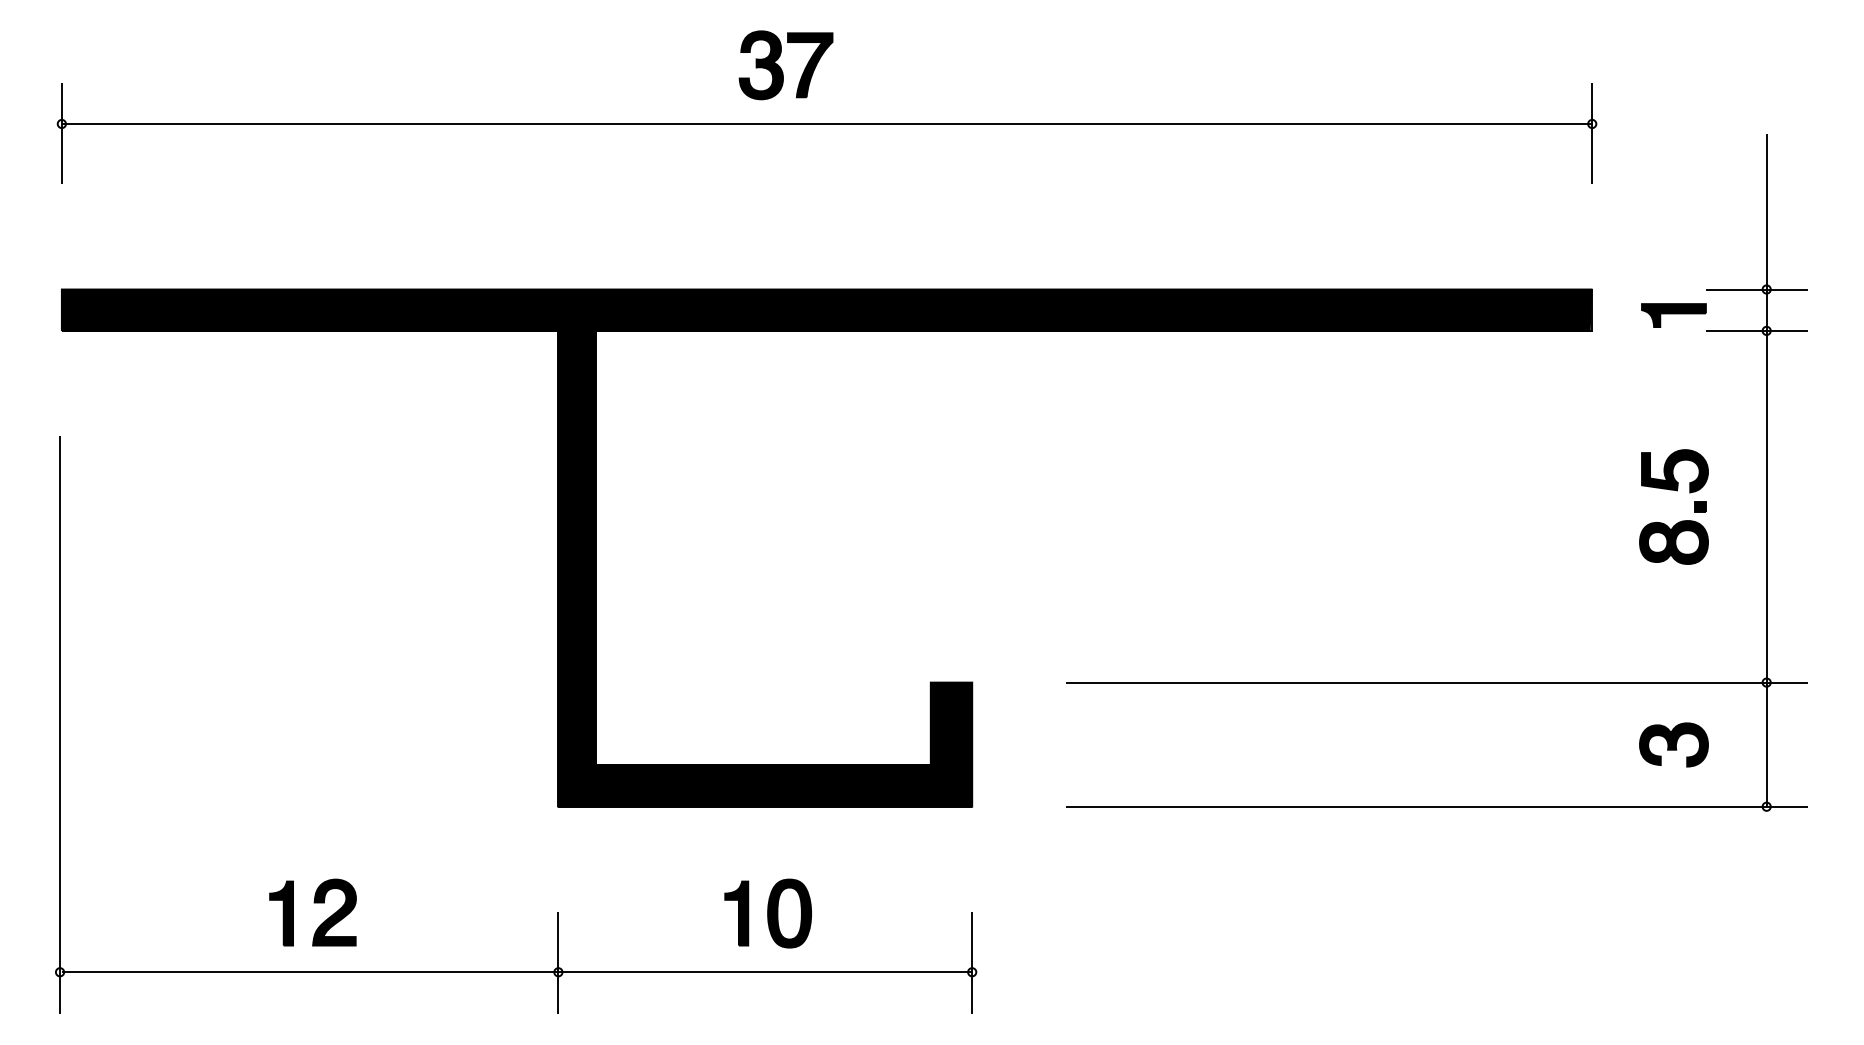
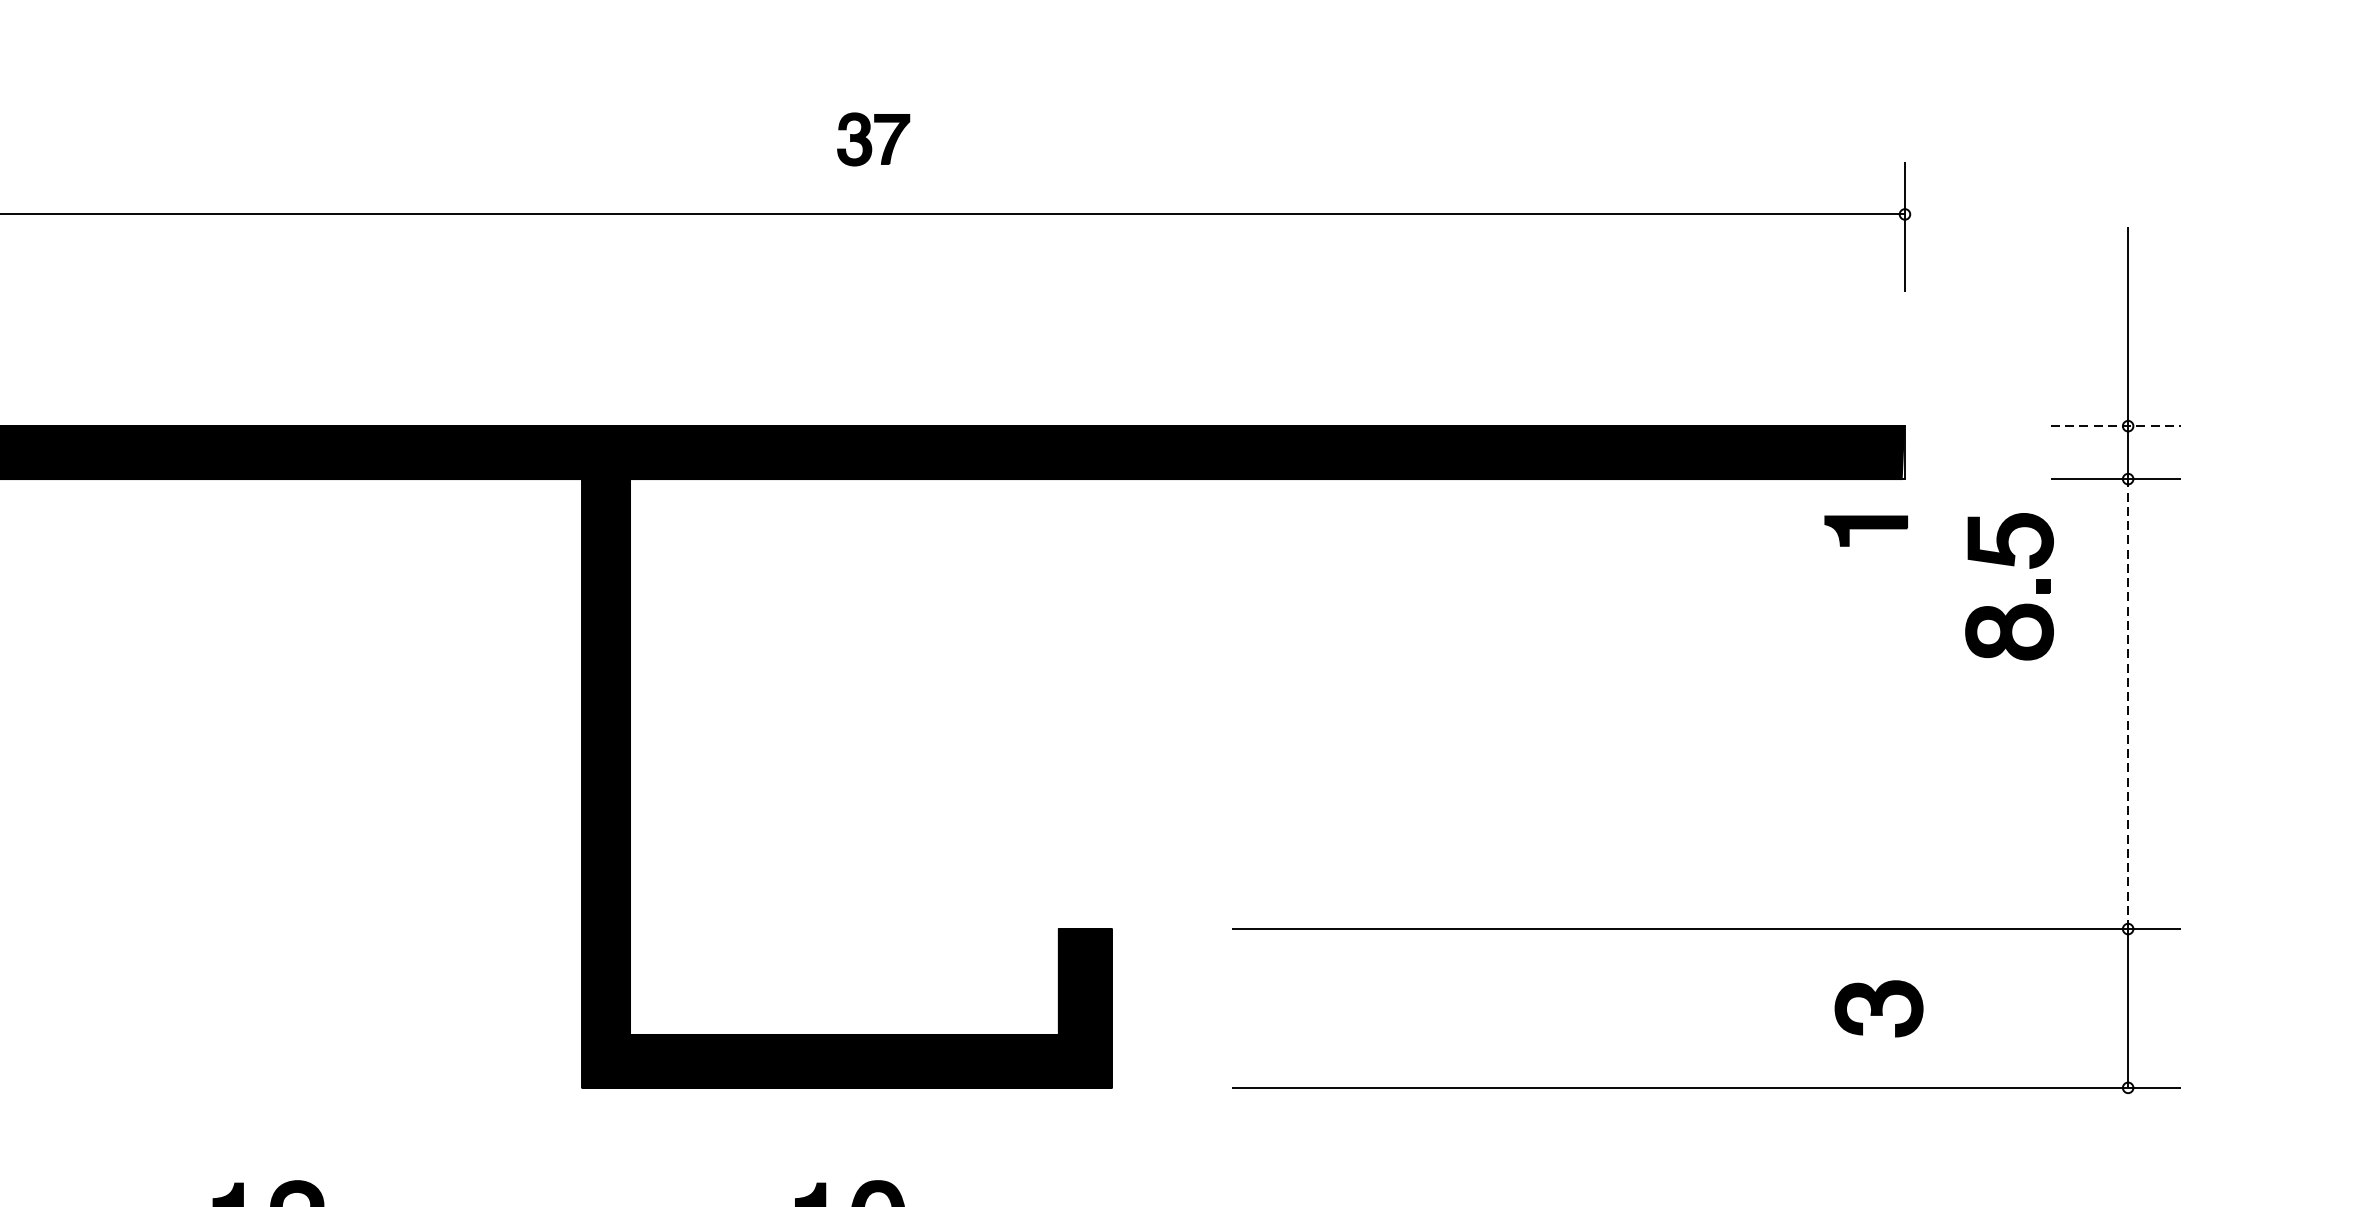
part: (785, 65) -> (872, 139), size x0.6
line: (1757, 289) -> (2116, 426), solid -> dashed
part: (1673, 315) -> (1865, 531), moved
part: (1676, 491) -> (2012, 566), moved
line: (1766, 506) -> (2127, 703), solid -> dashed
part: (1673, 744) -> (1878, 1008), moved

